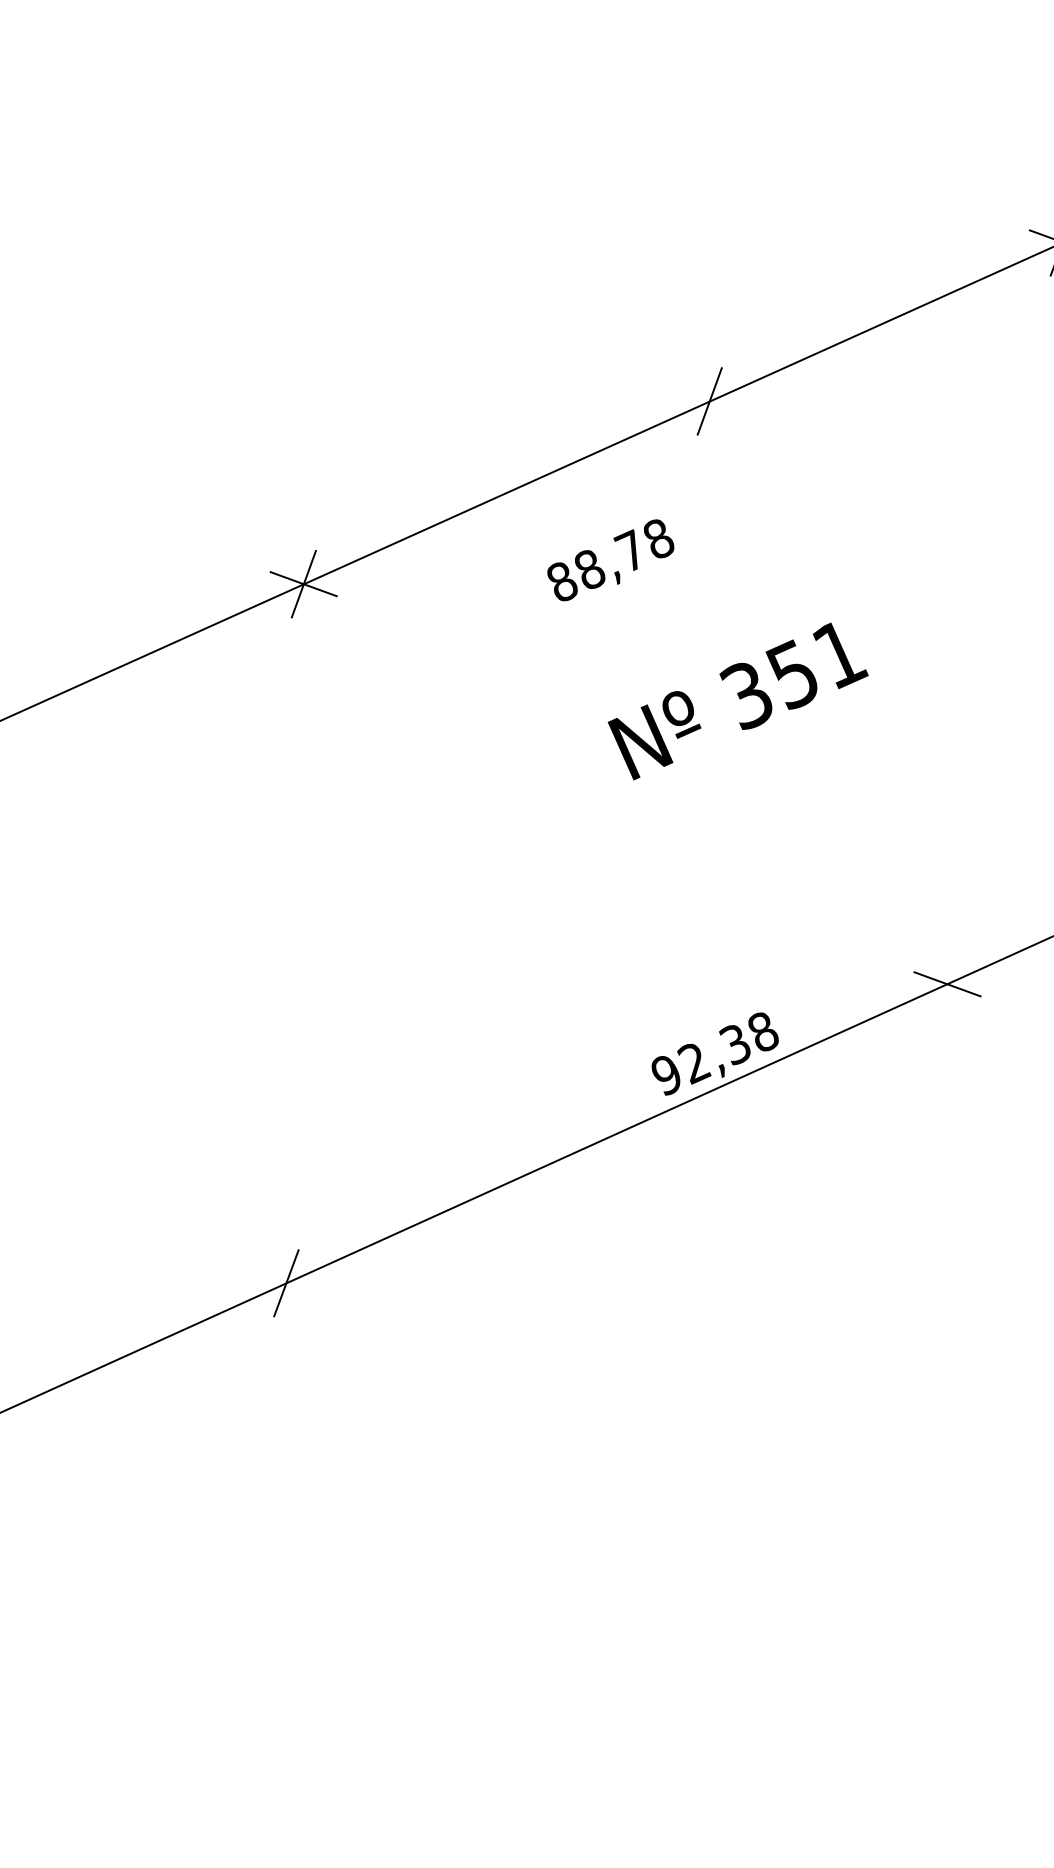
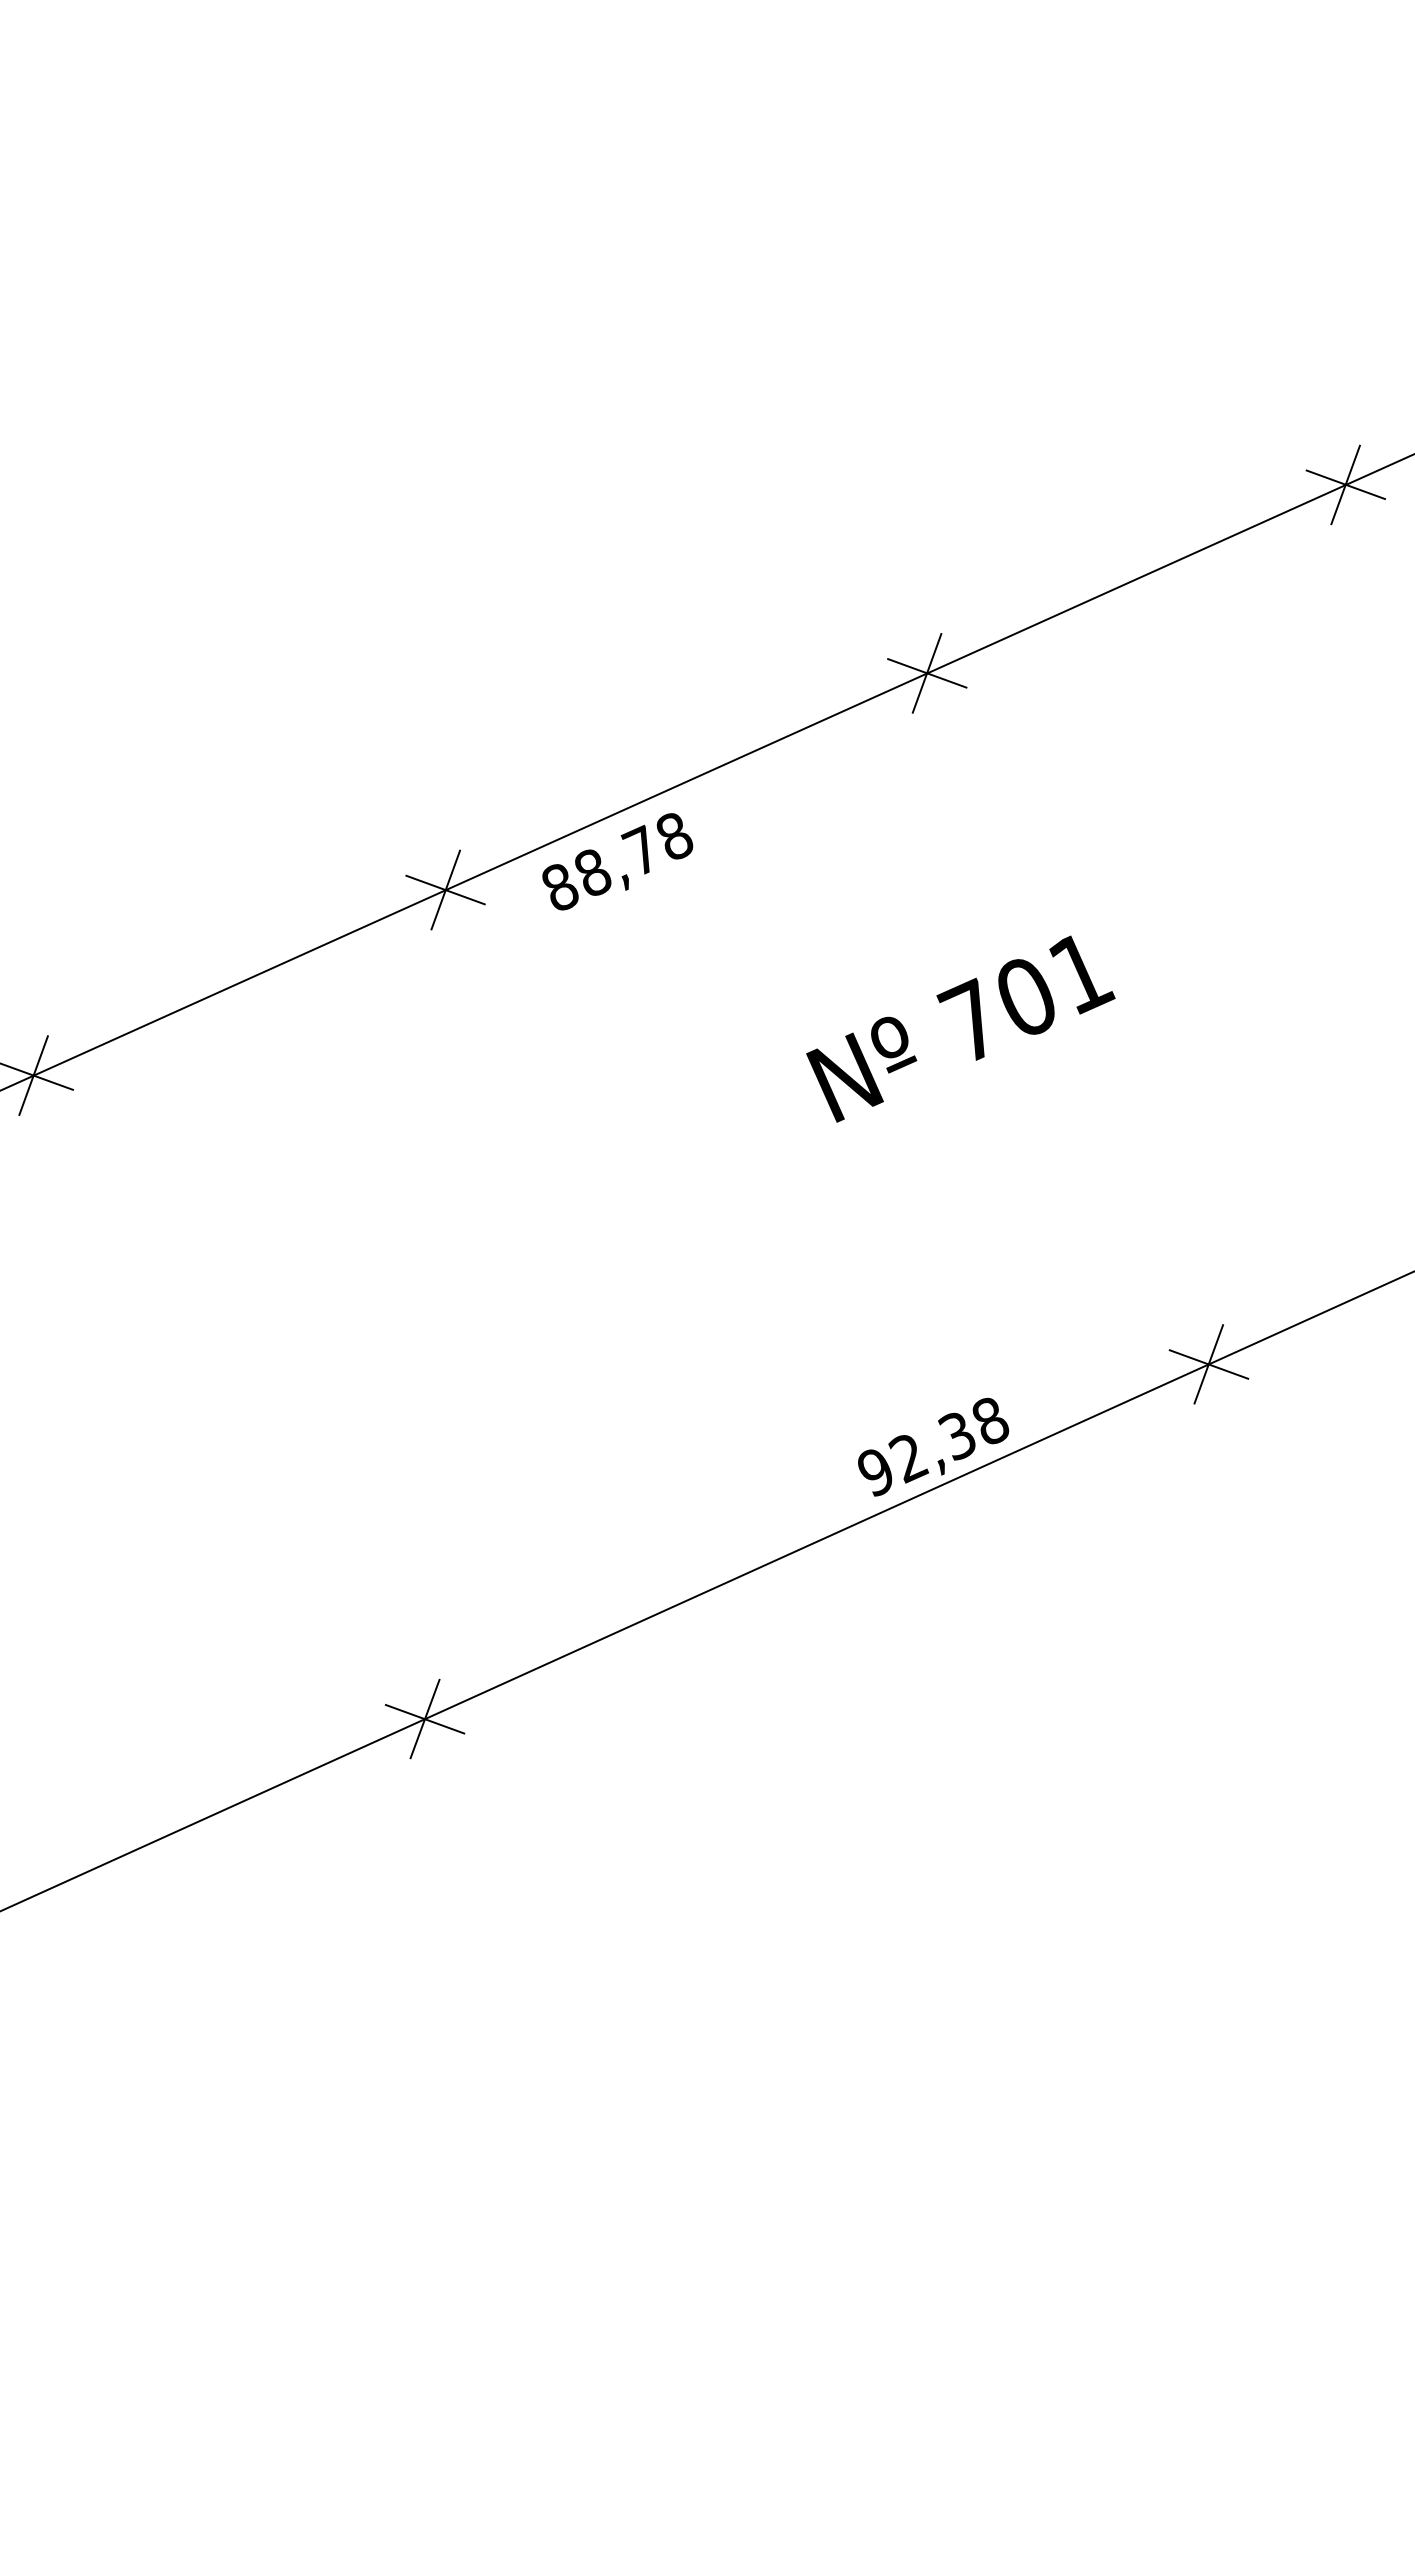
line: (710, 401) -> (927, 673), added
text: (610, 560) -> (617, 861), moved
text: (767, 684) -> (995, 1008), 351 -> 701
line: (947, 984) -> (1208, 1364), added
line: (285, 1282) -> (424, 1718), added

